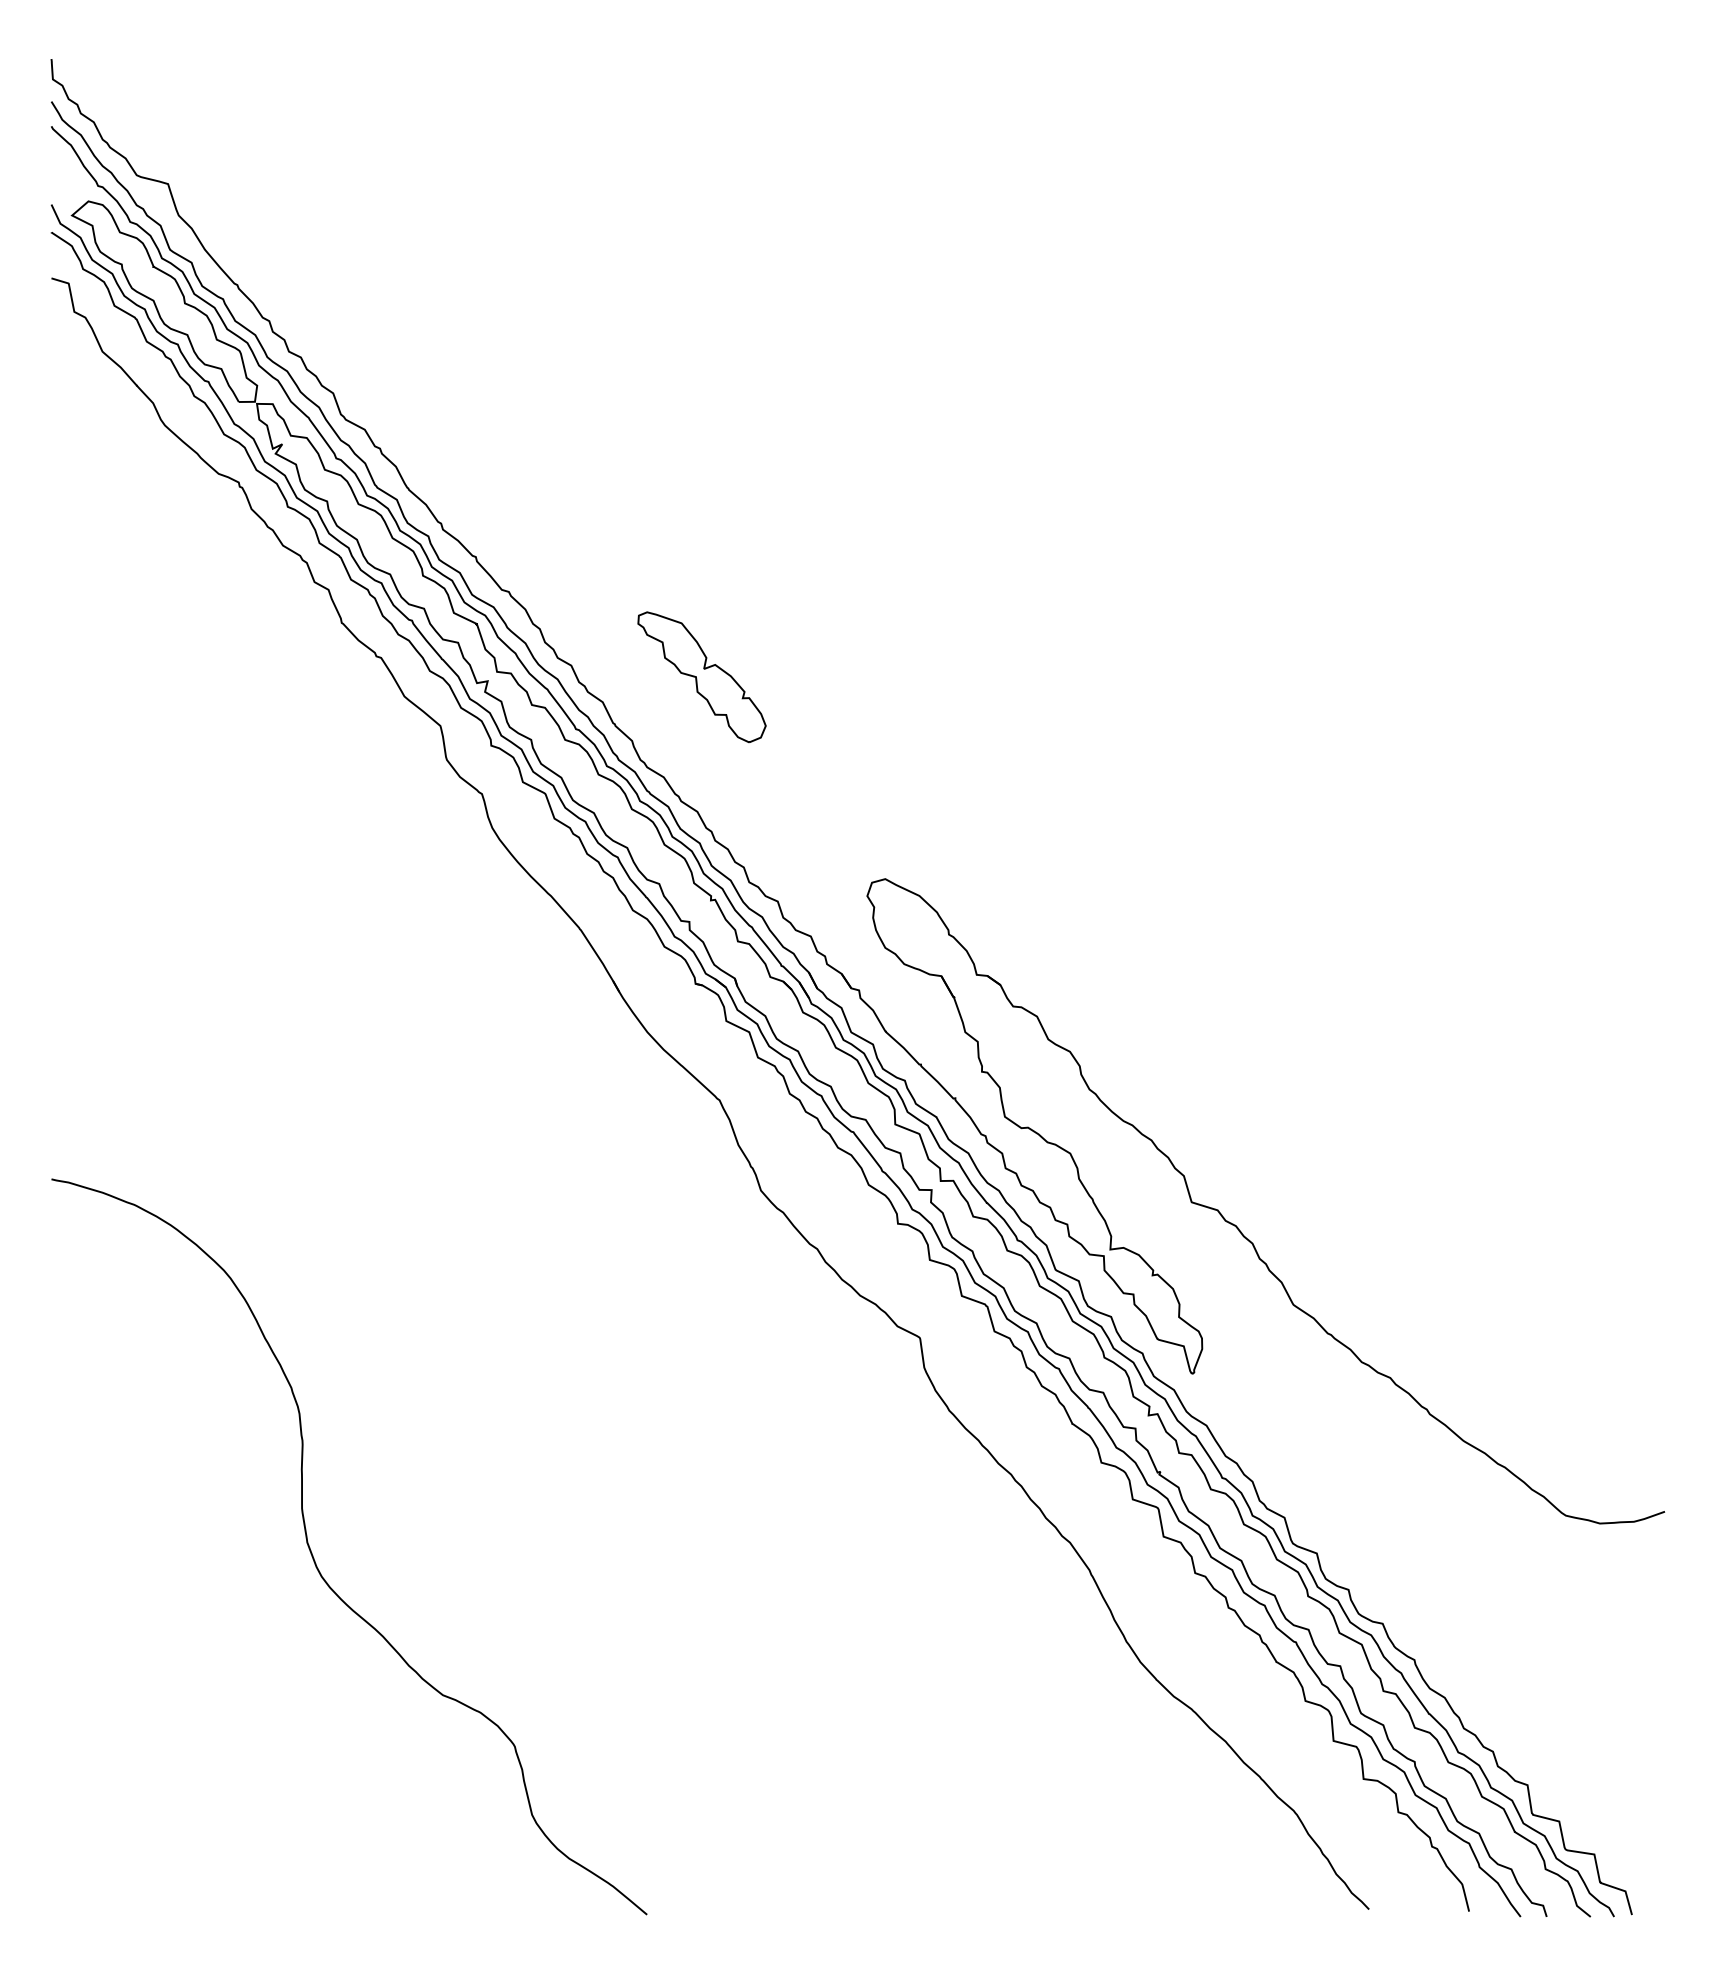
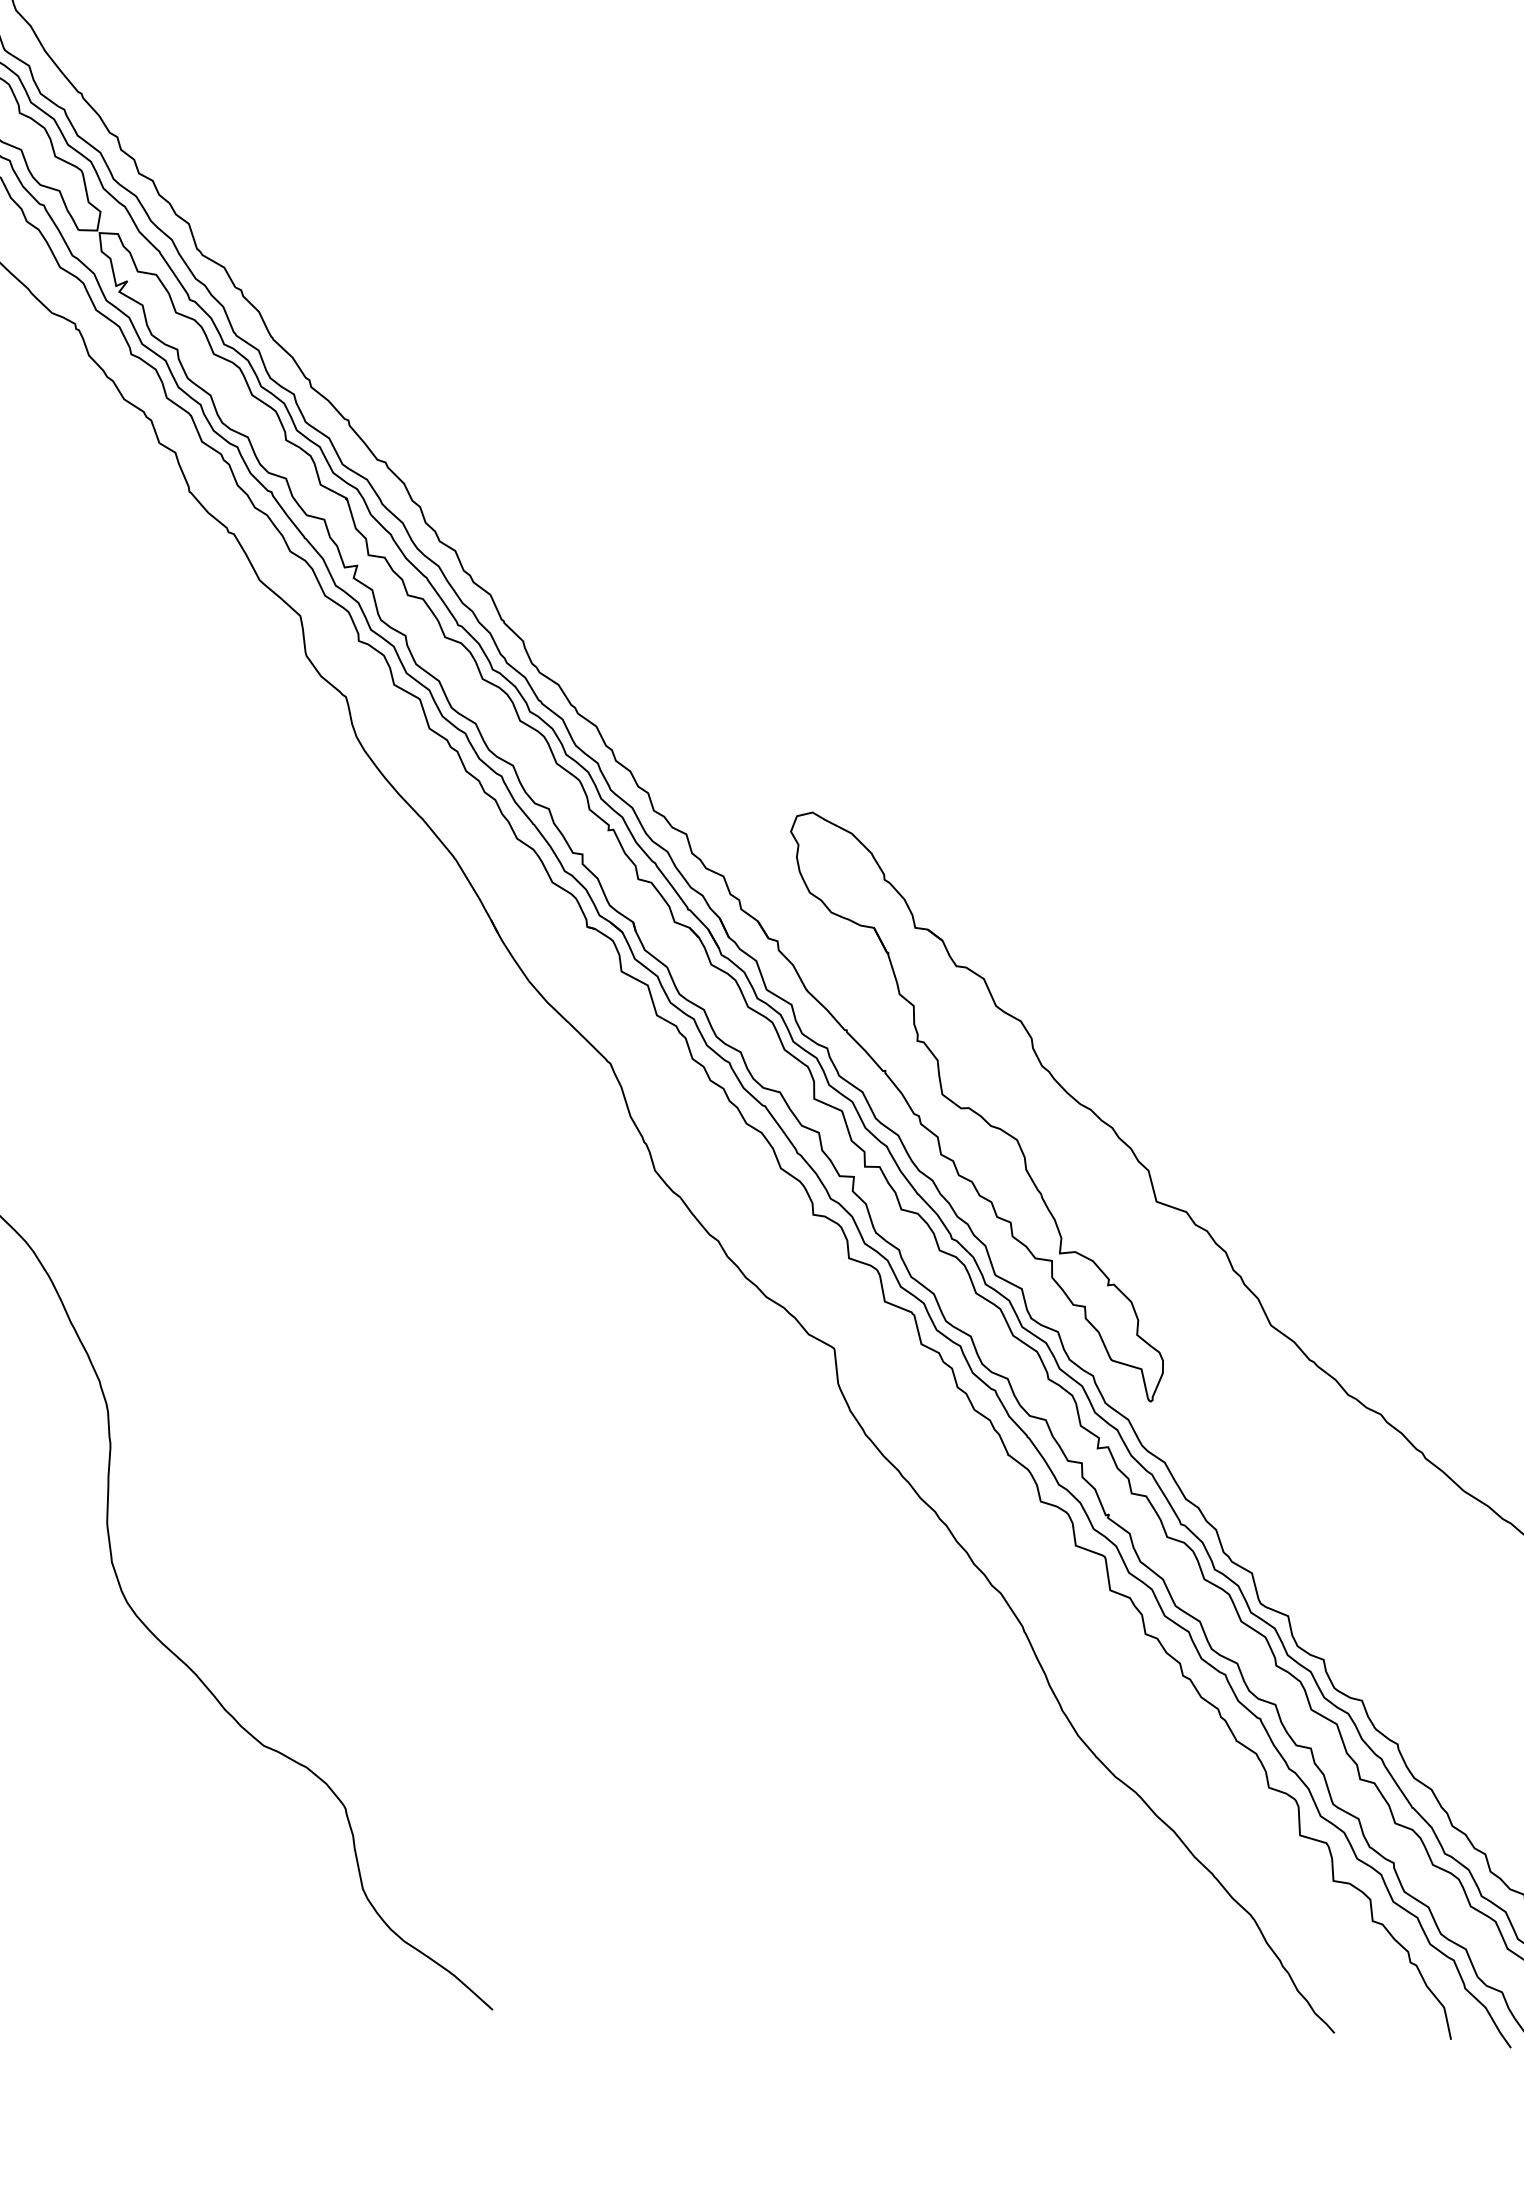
part: (701, 677) -> (606, 570), removed

